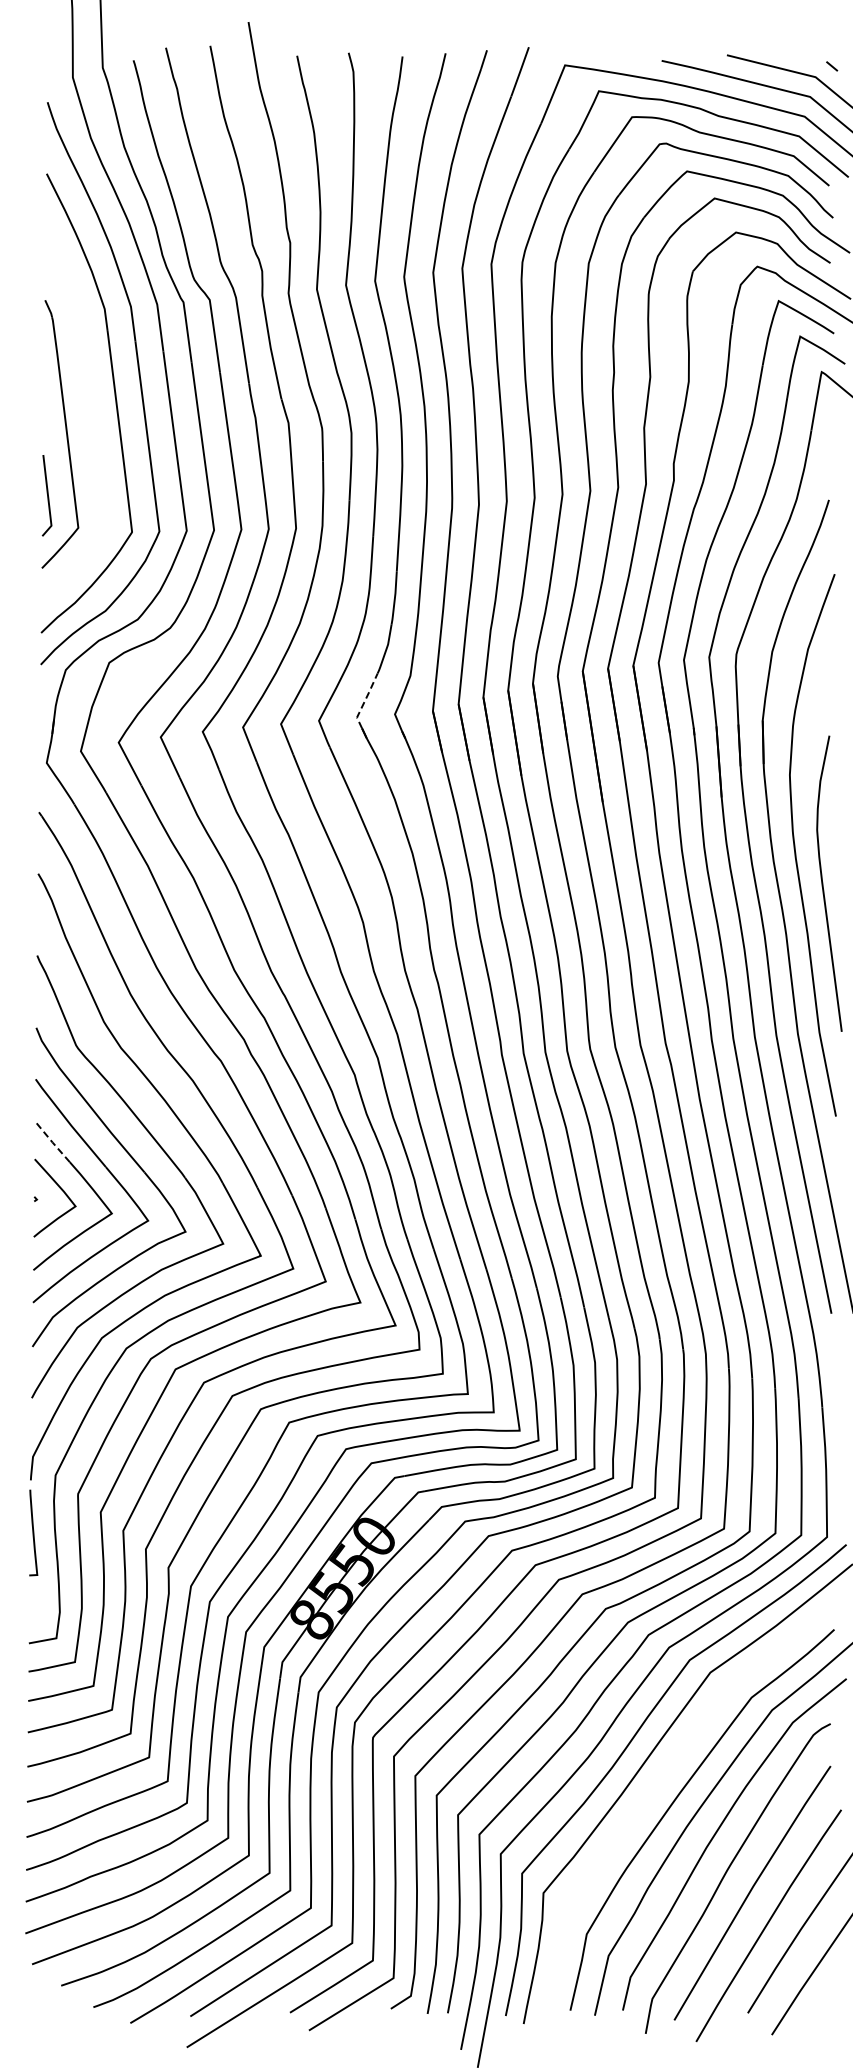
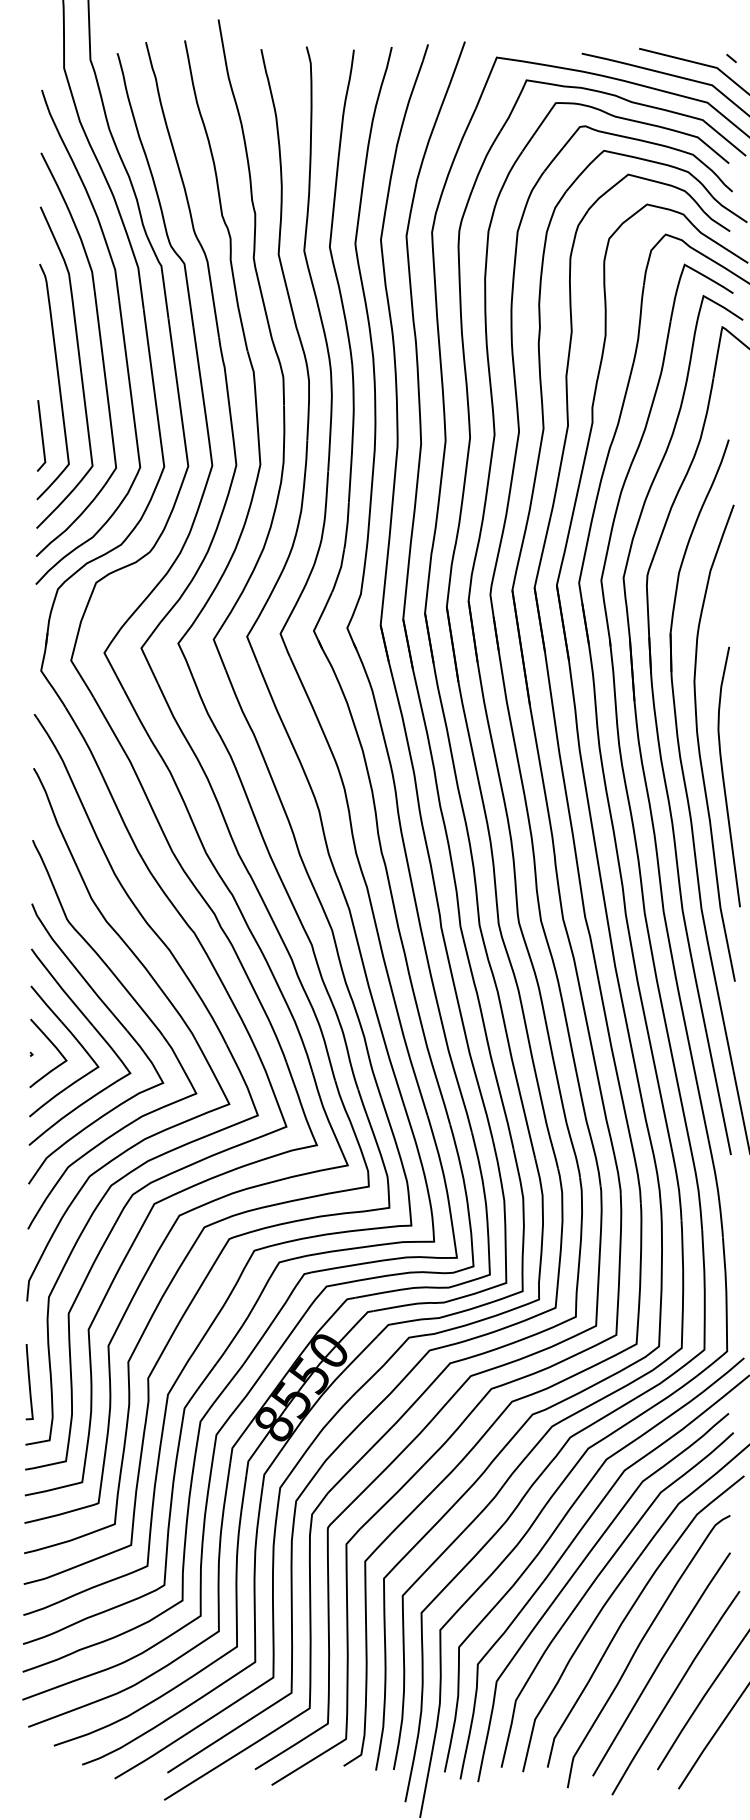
part: (90, 418) -> (79, 368), added
line: (364, 701) -> (320, 616), dashed -> solid
line: (52, 1141) -> (46, 1003), dashed -> solid
curve: (33, 1532) -> (29, 1381), moved
curve: (653, 1791) -> (574, 1575), added

